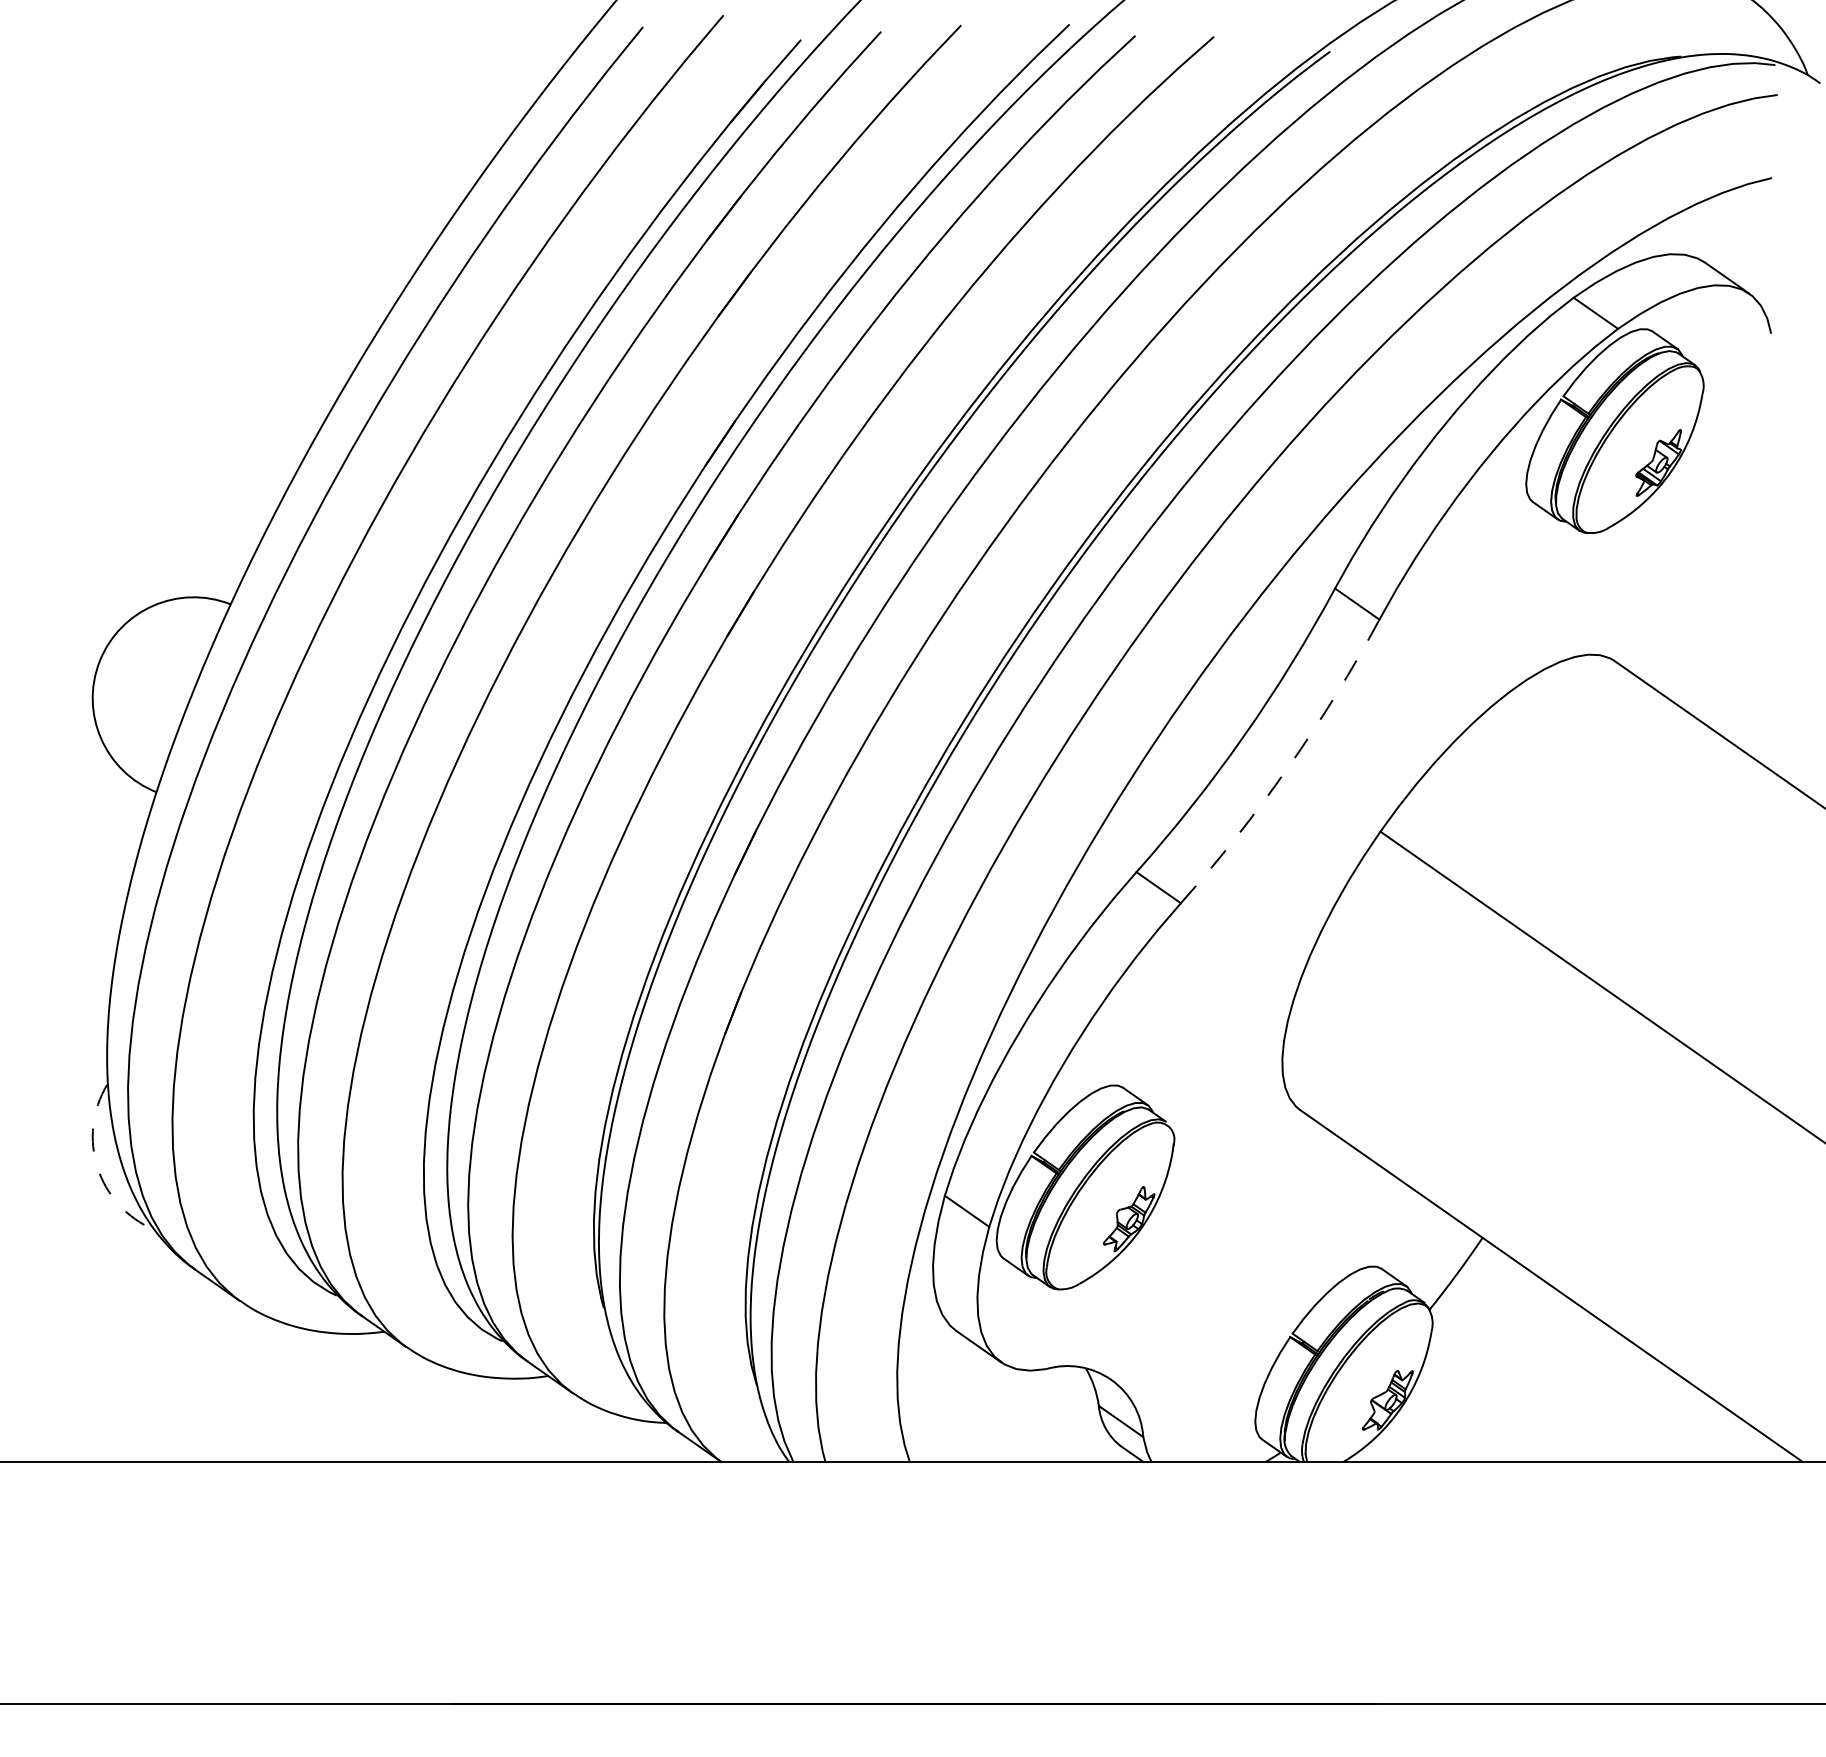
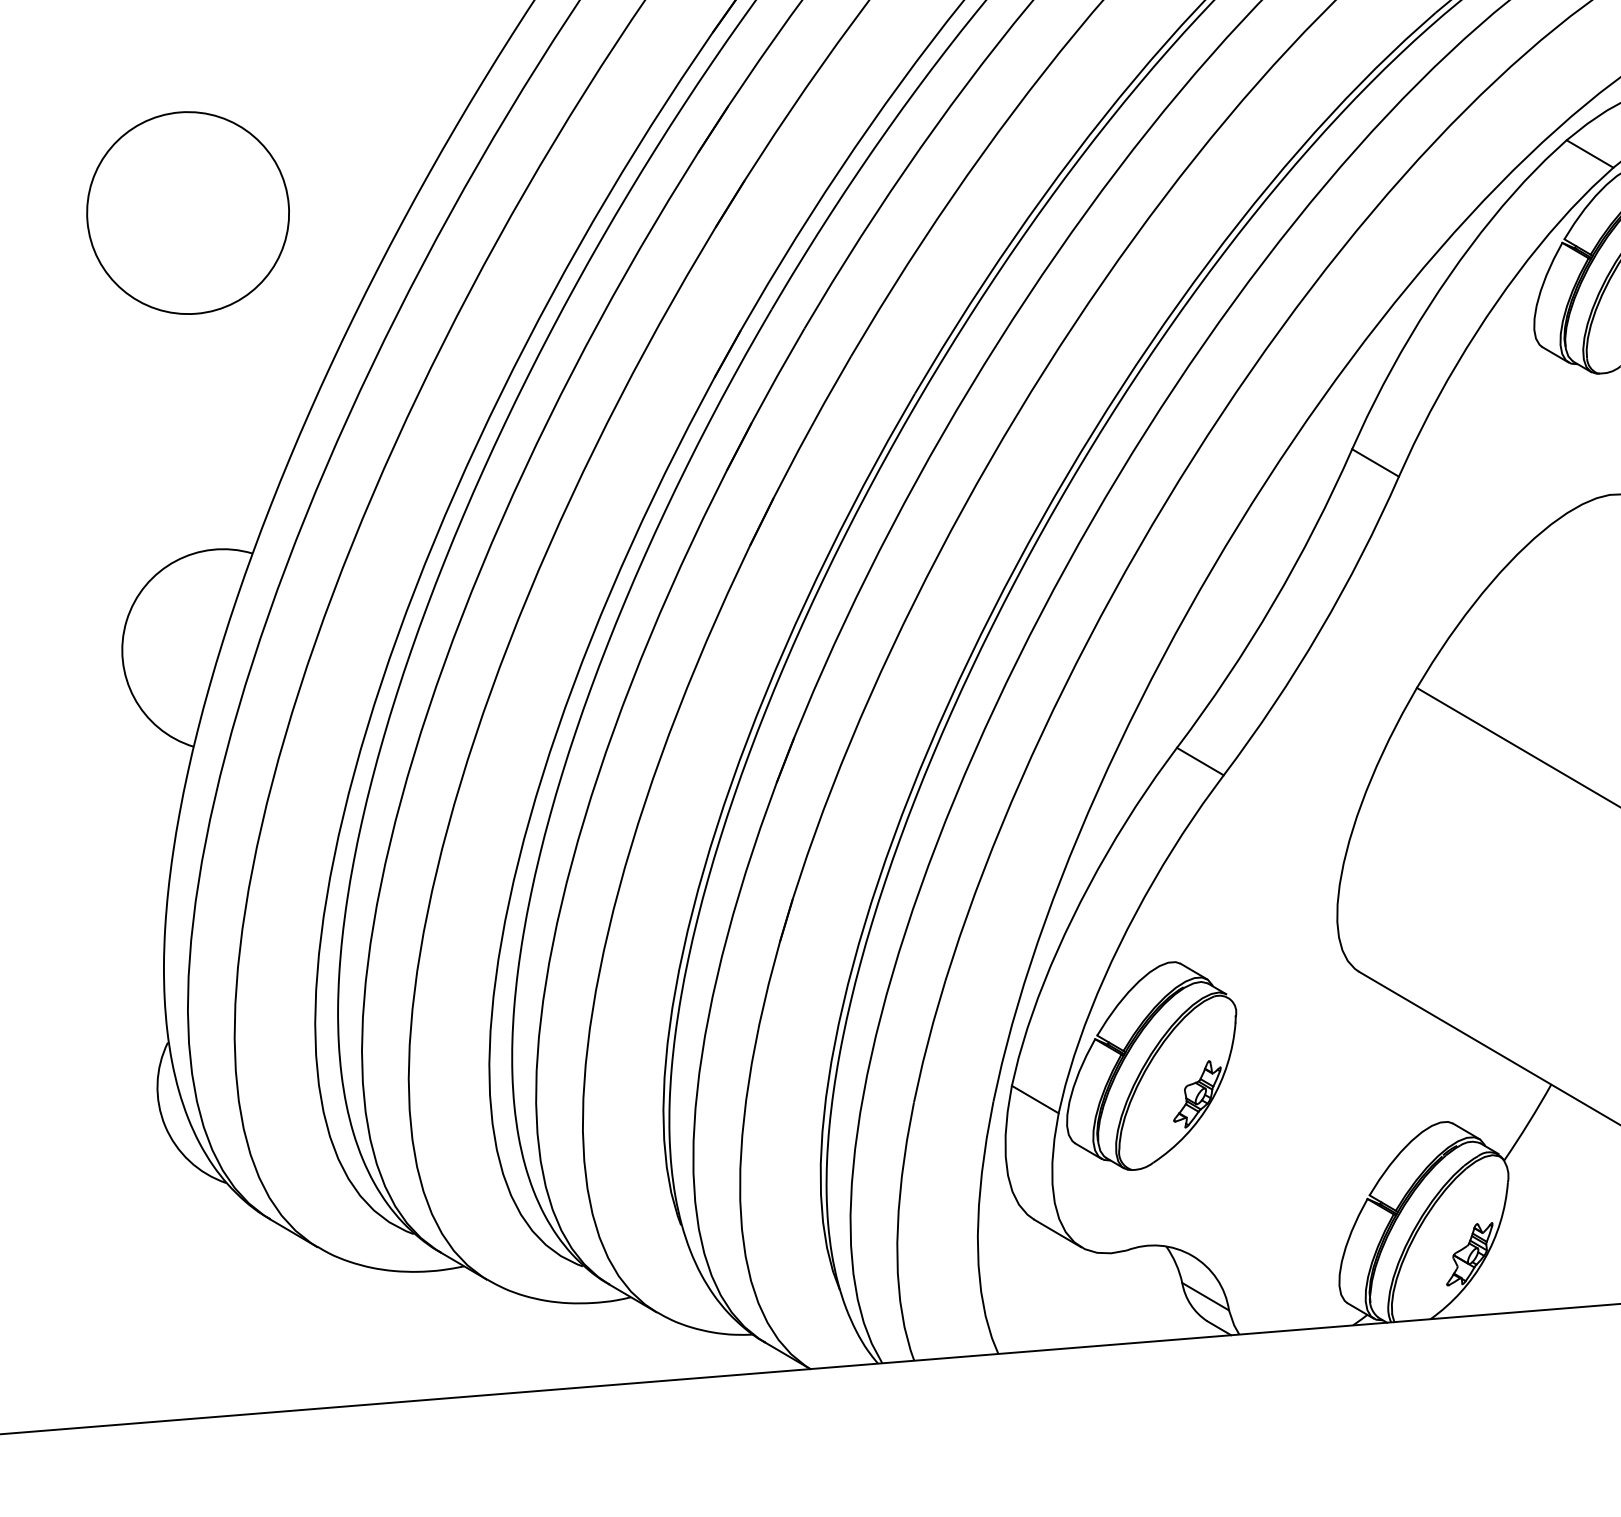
circle: (193, 259) -> (187, 212), added
arc: (1288, 767) -> (1320, 631), dashed -> solid
arc: (97, 1167) -> (165, 1125), dashed -> solid

